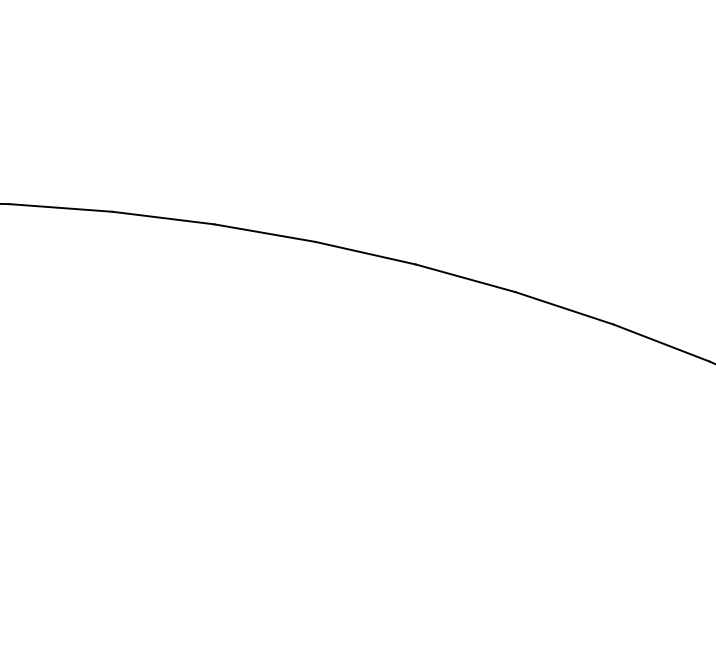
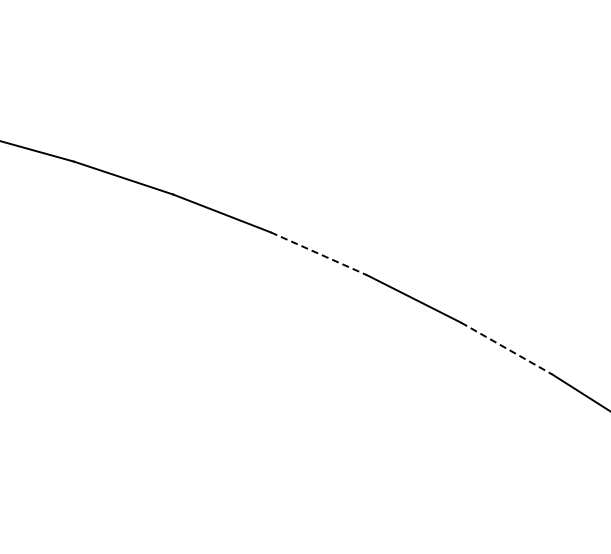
line: (465, 278) -> (318, 253), solid -> dashed
line: (661, 343) -> (506, 349), solid -> dashed

